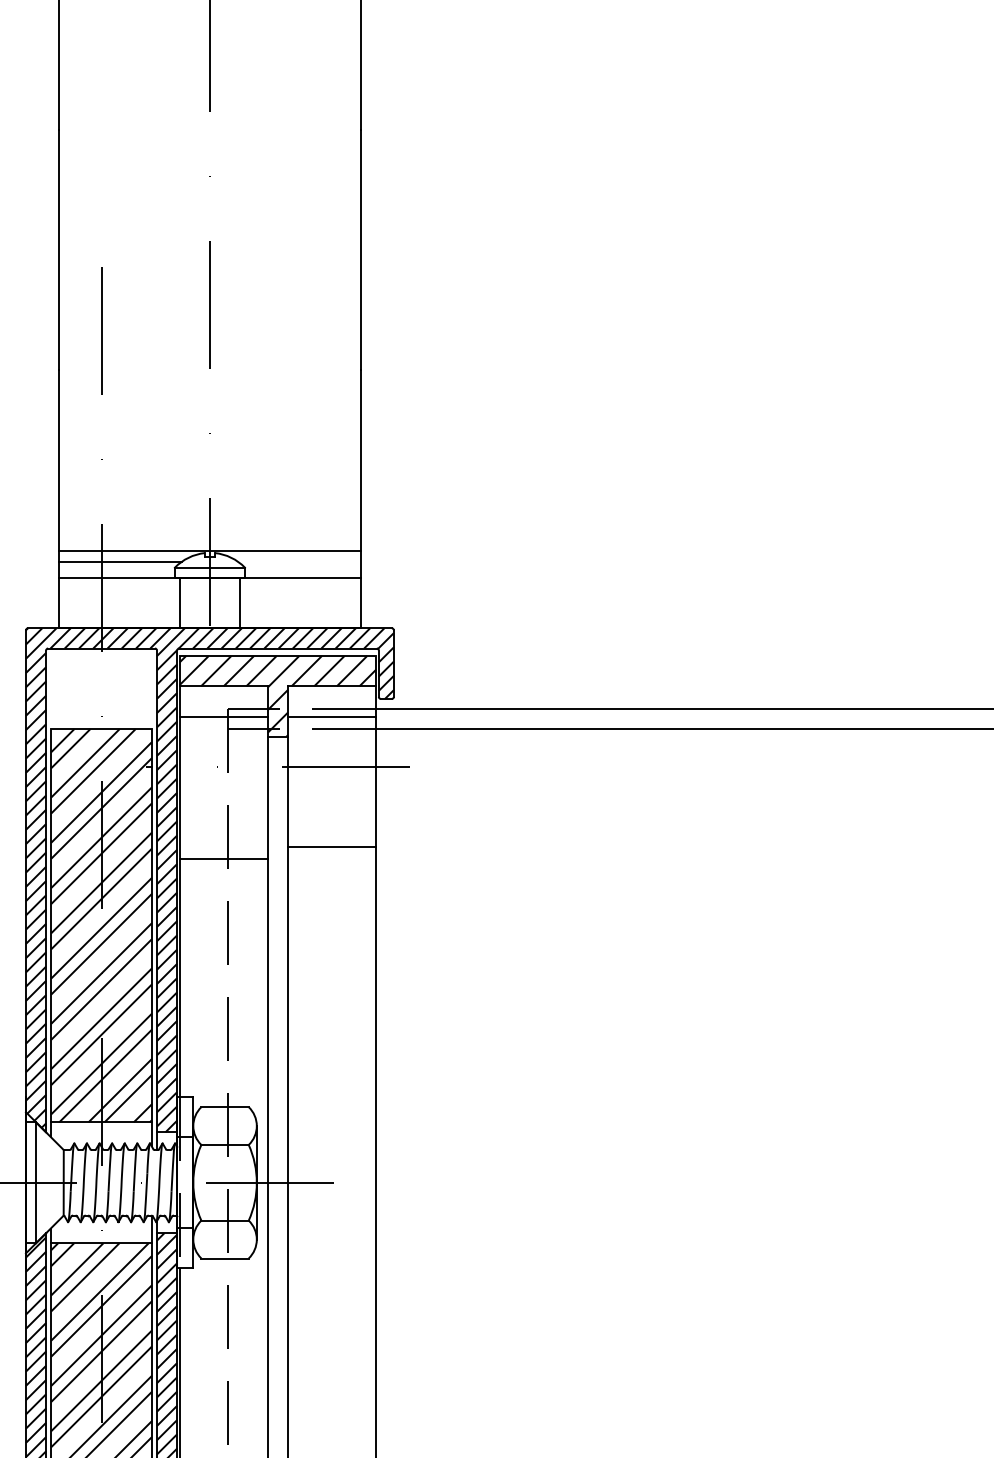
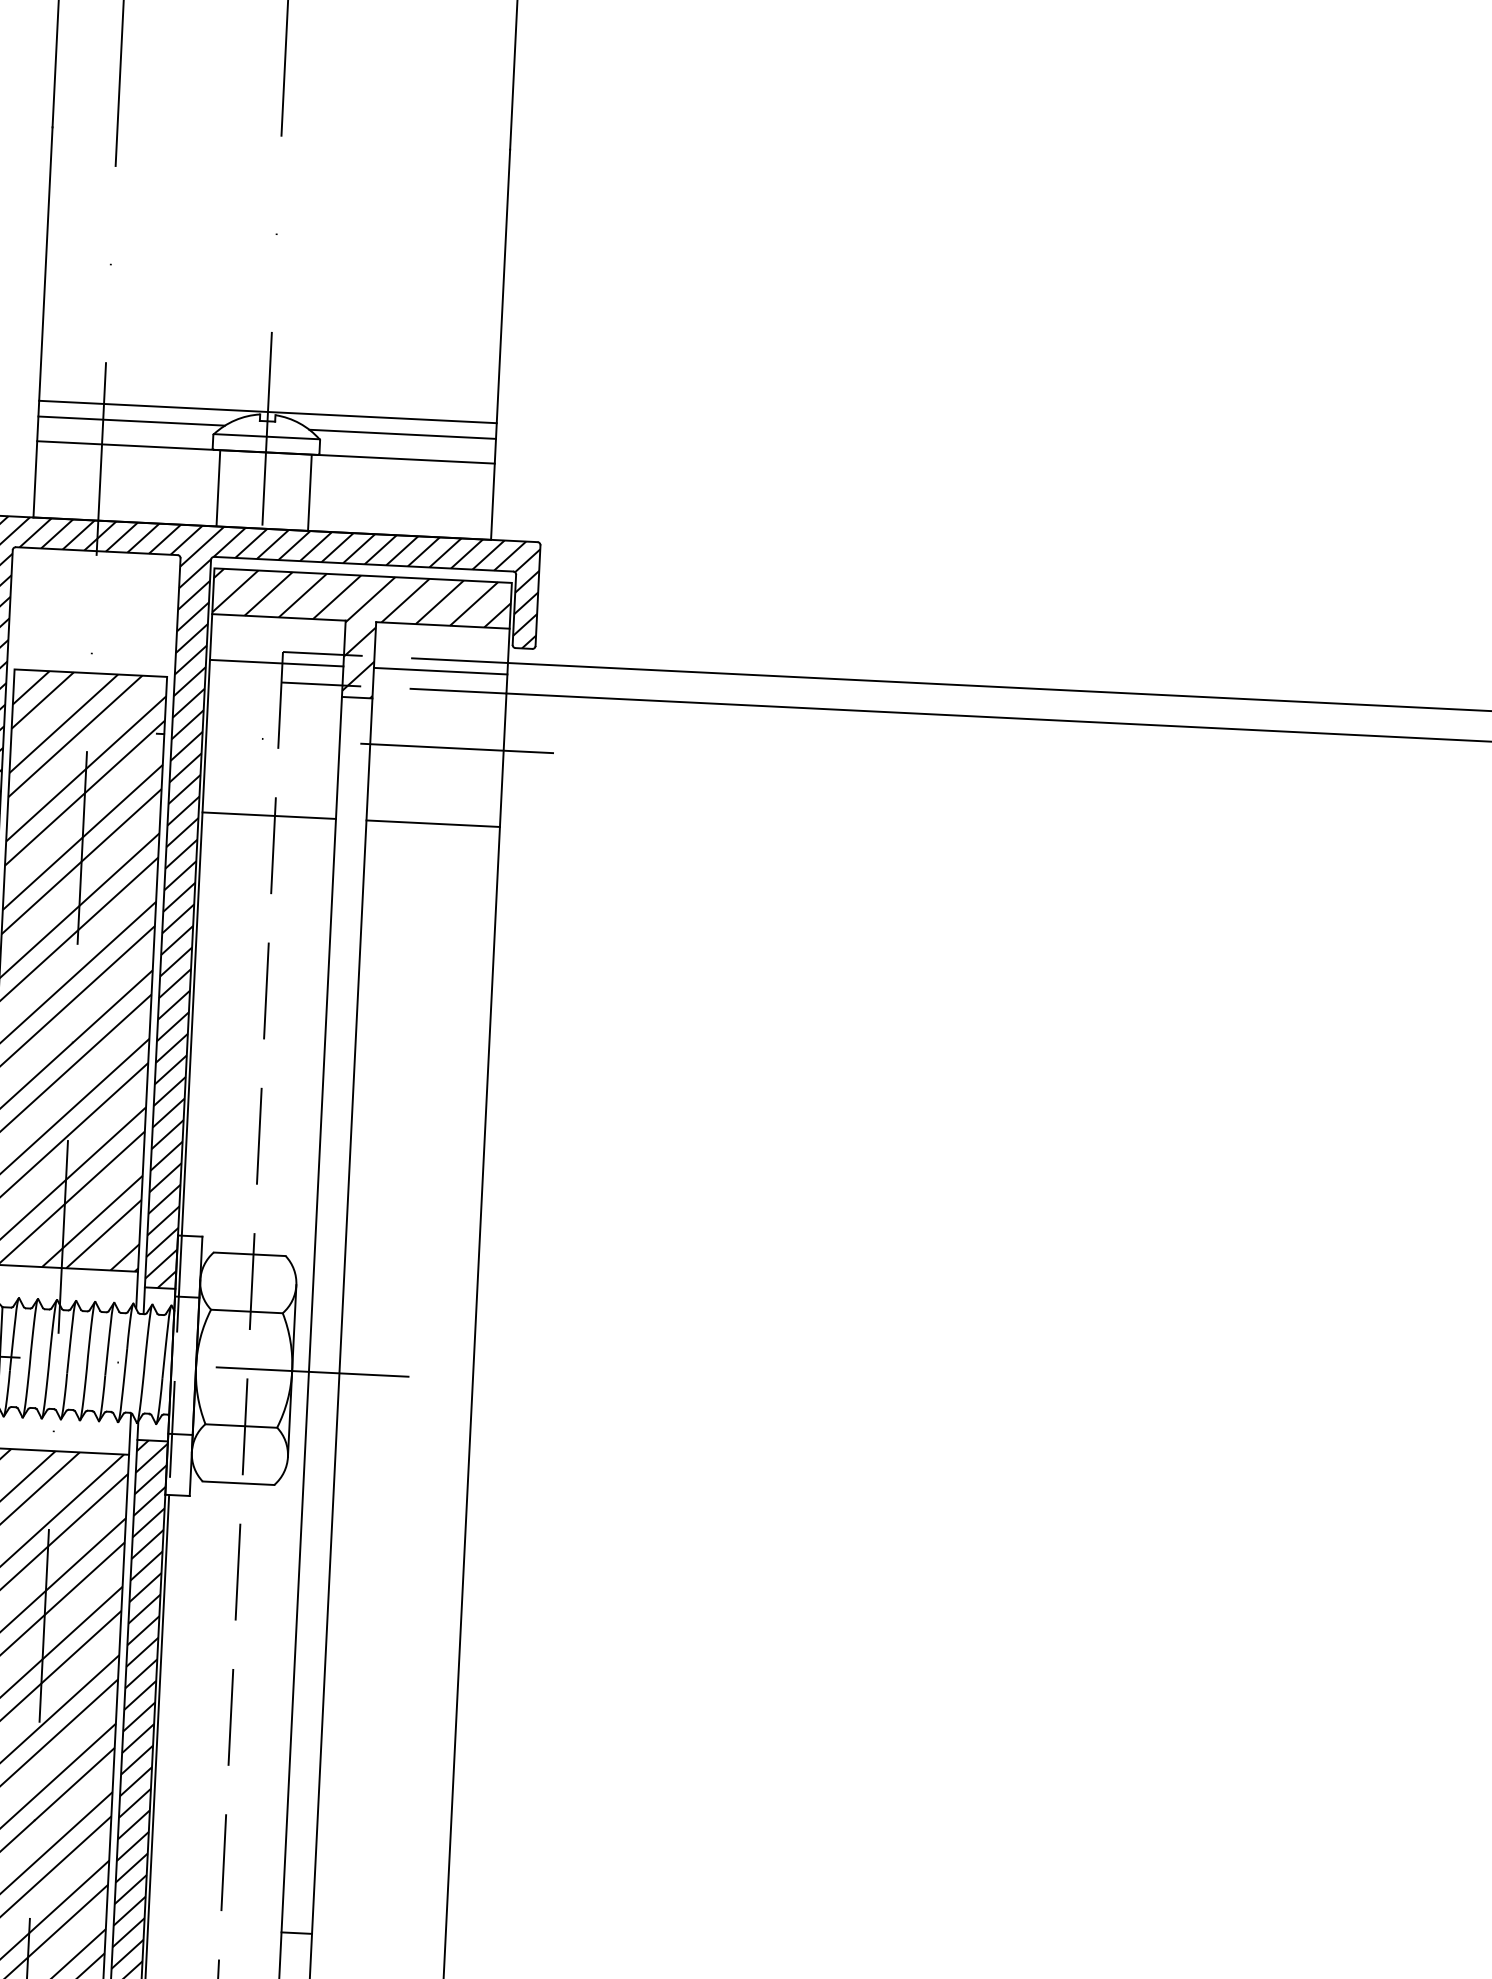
line: (299, 561) -> (402, 434), added
line: (332, 847) -> (433, 823), moved
line: (223, 859) -> (268, 815), moved

